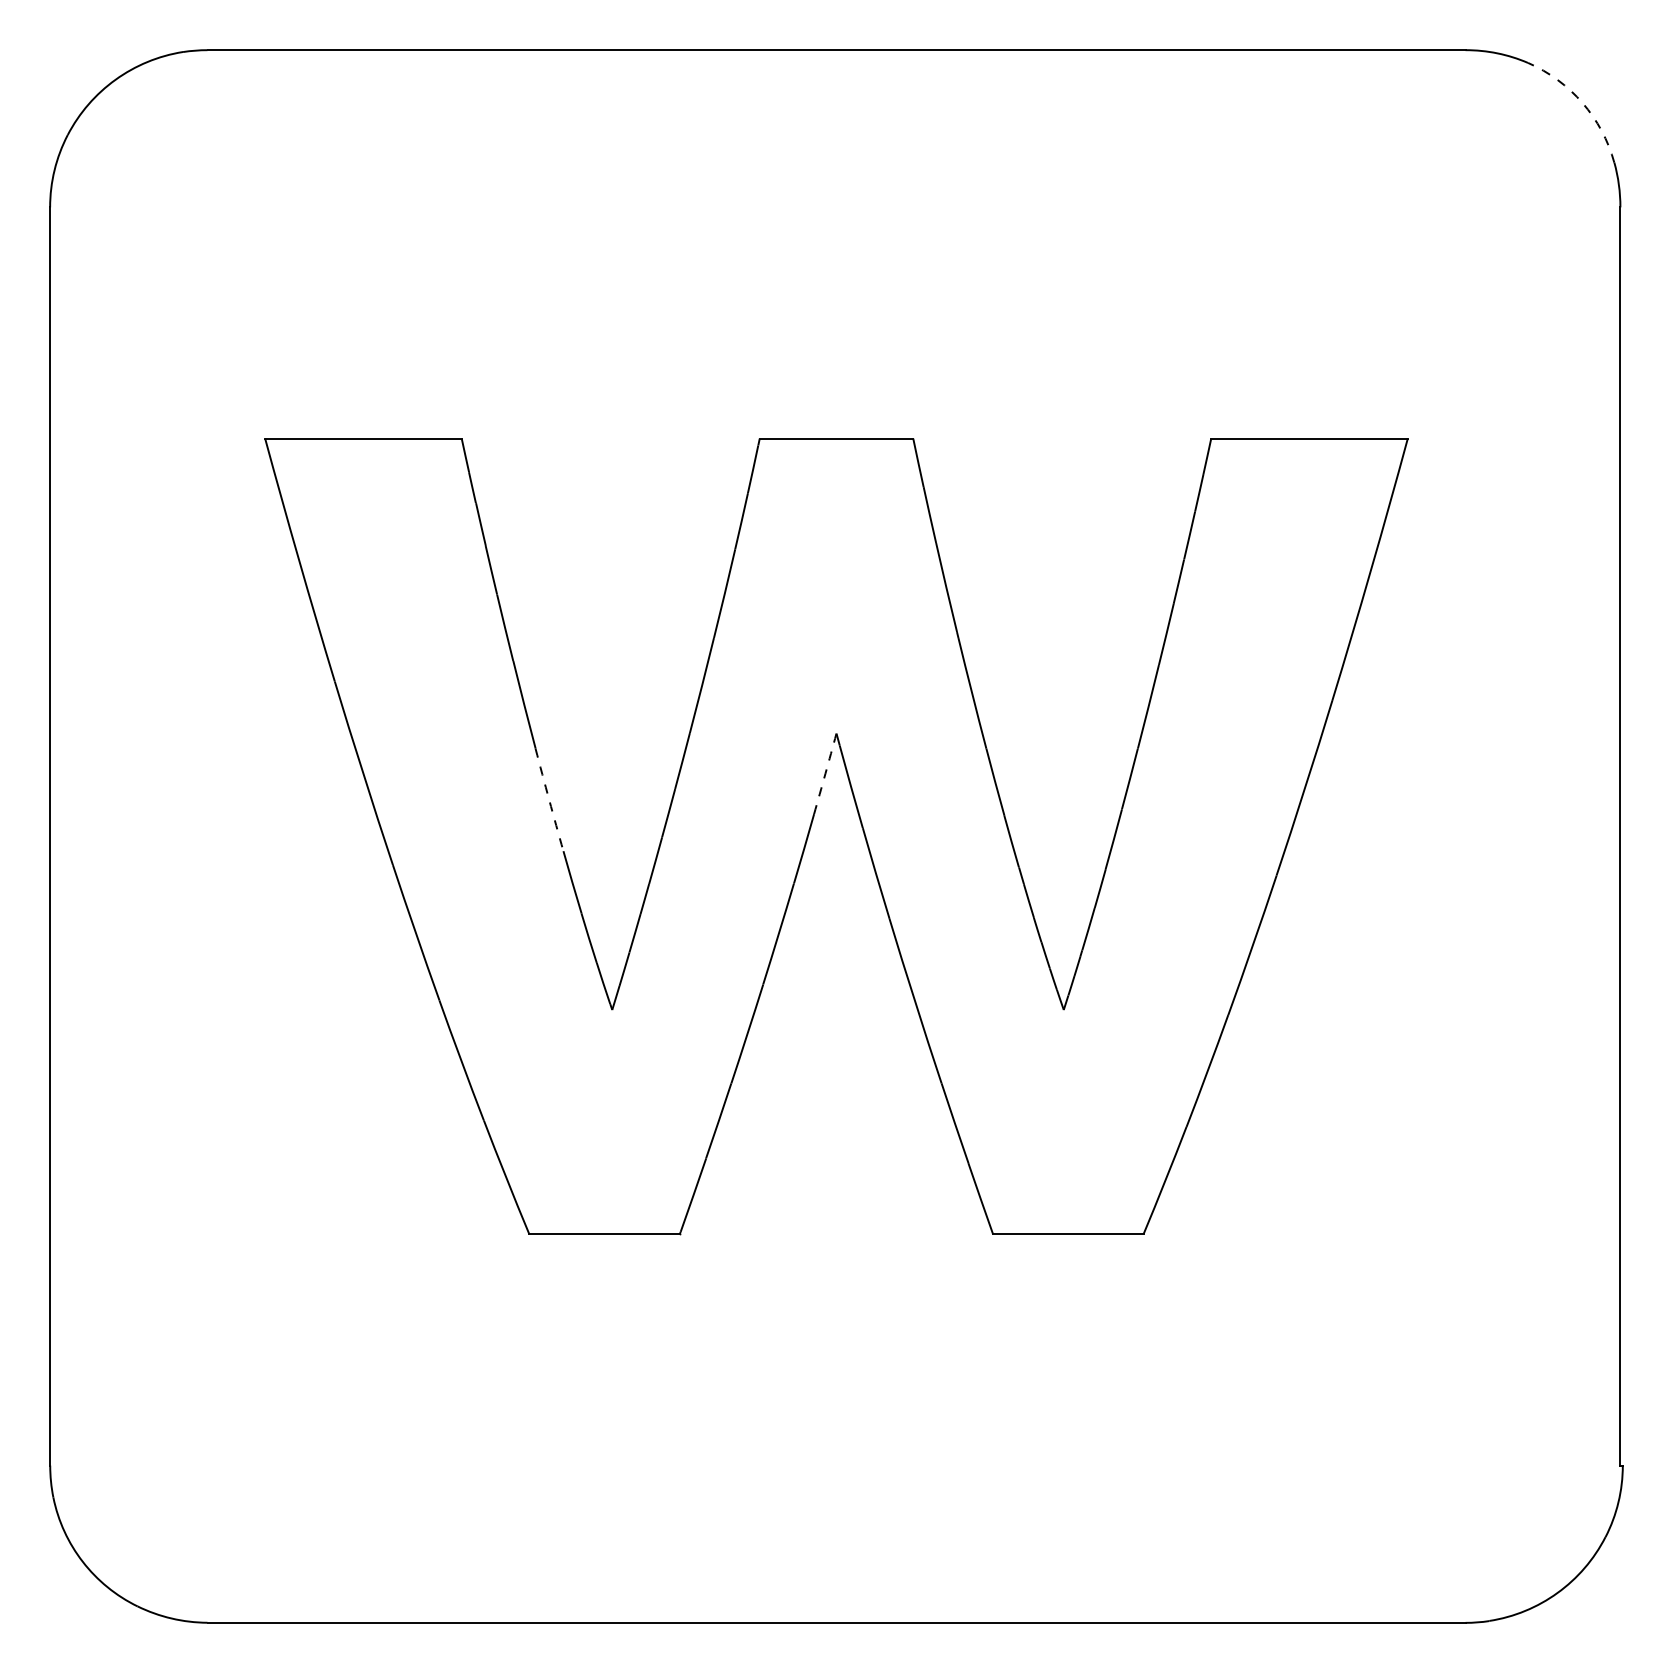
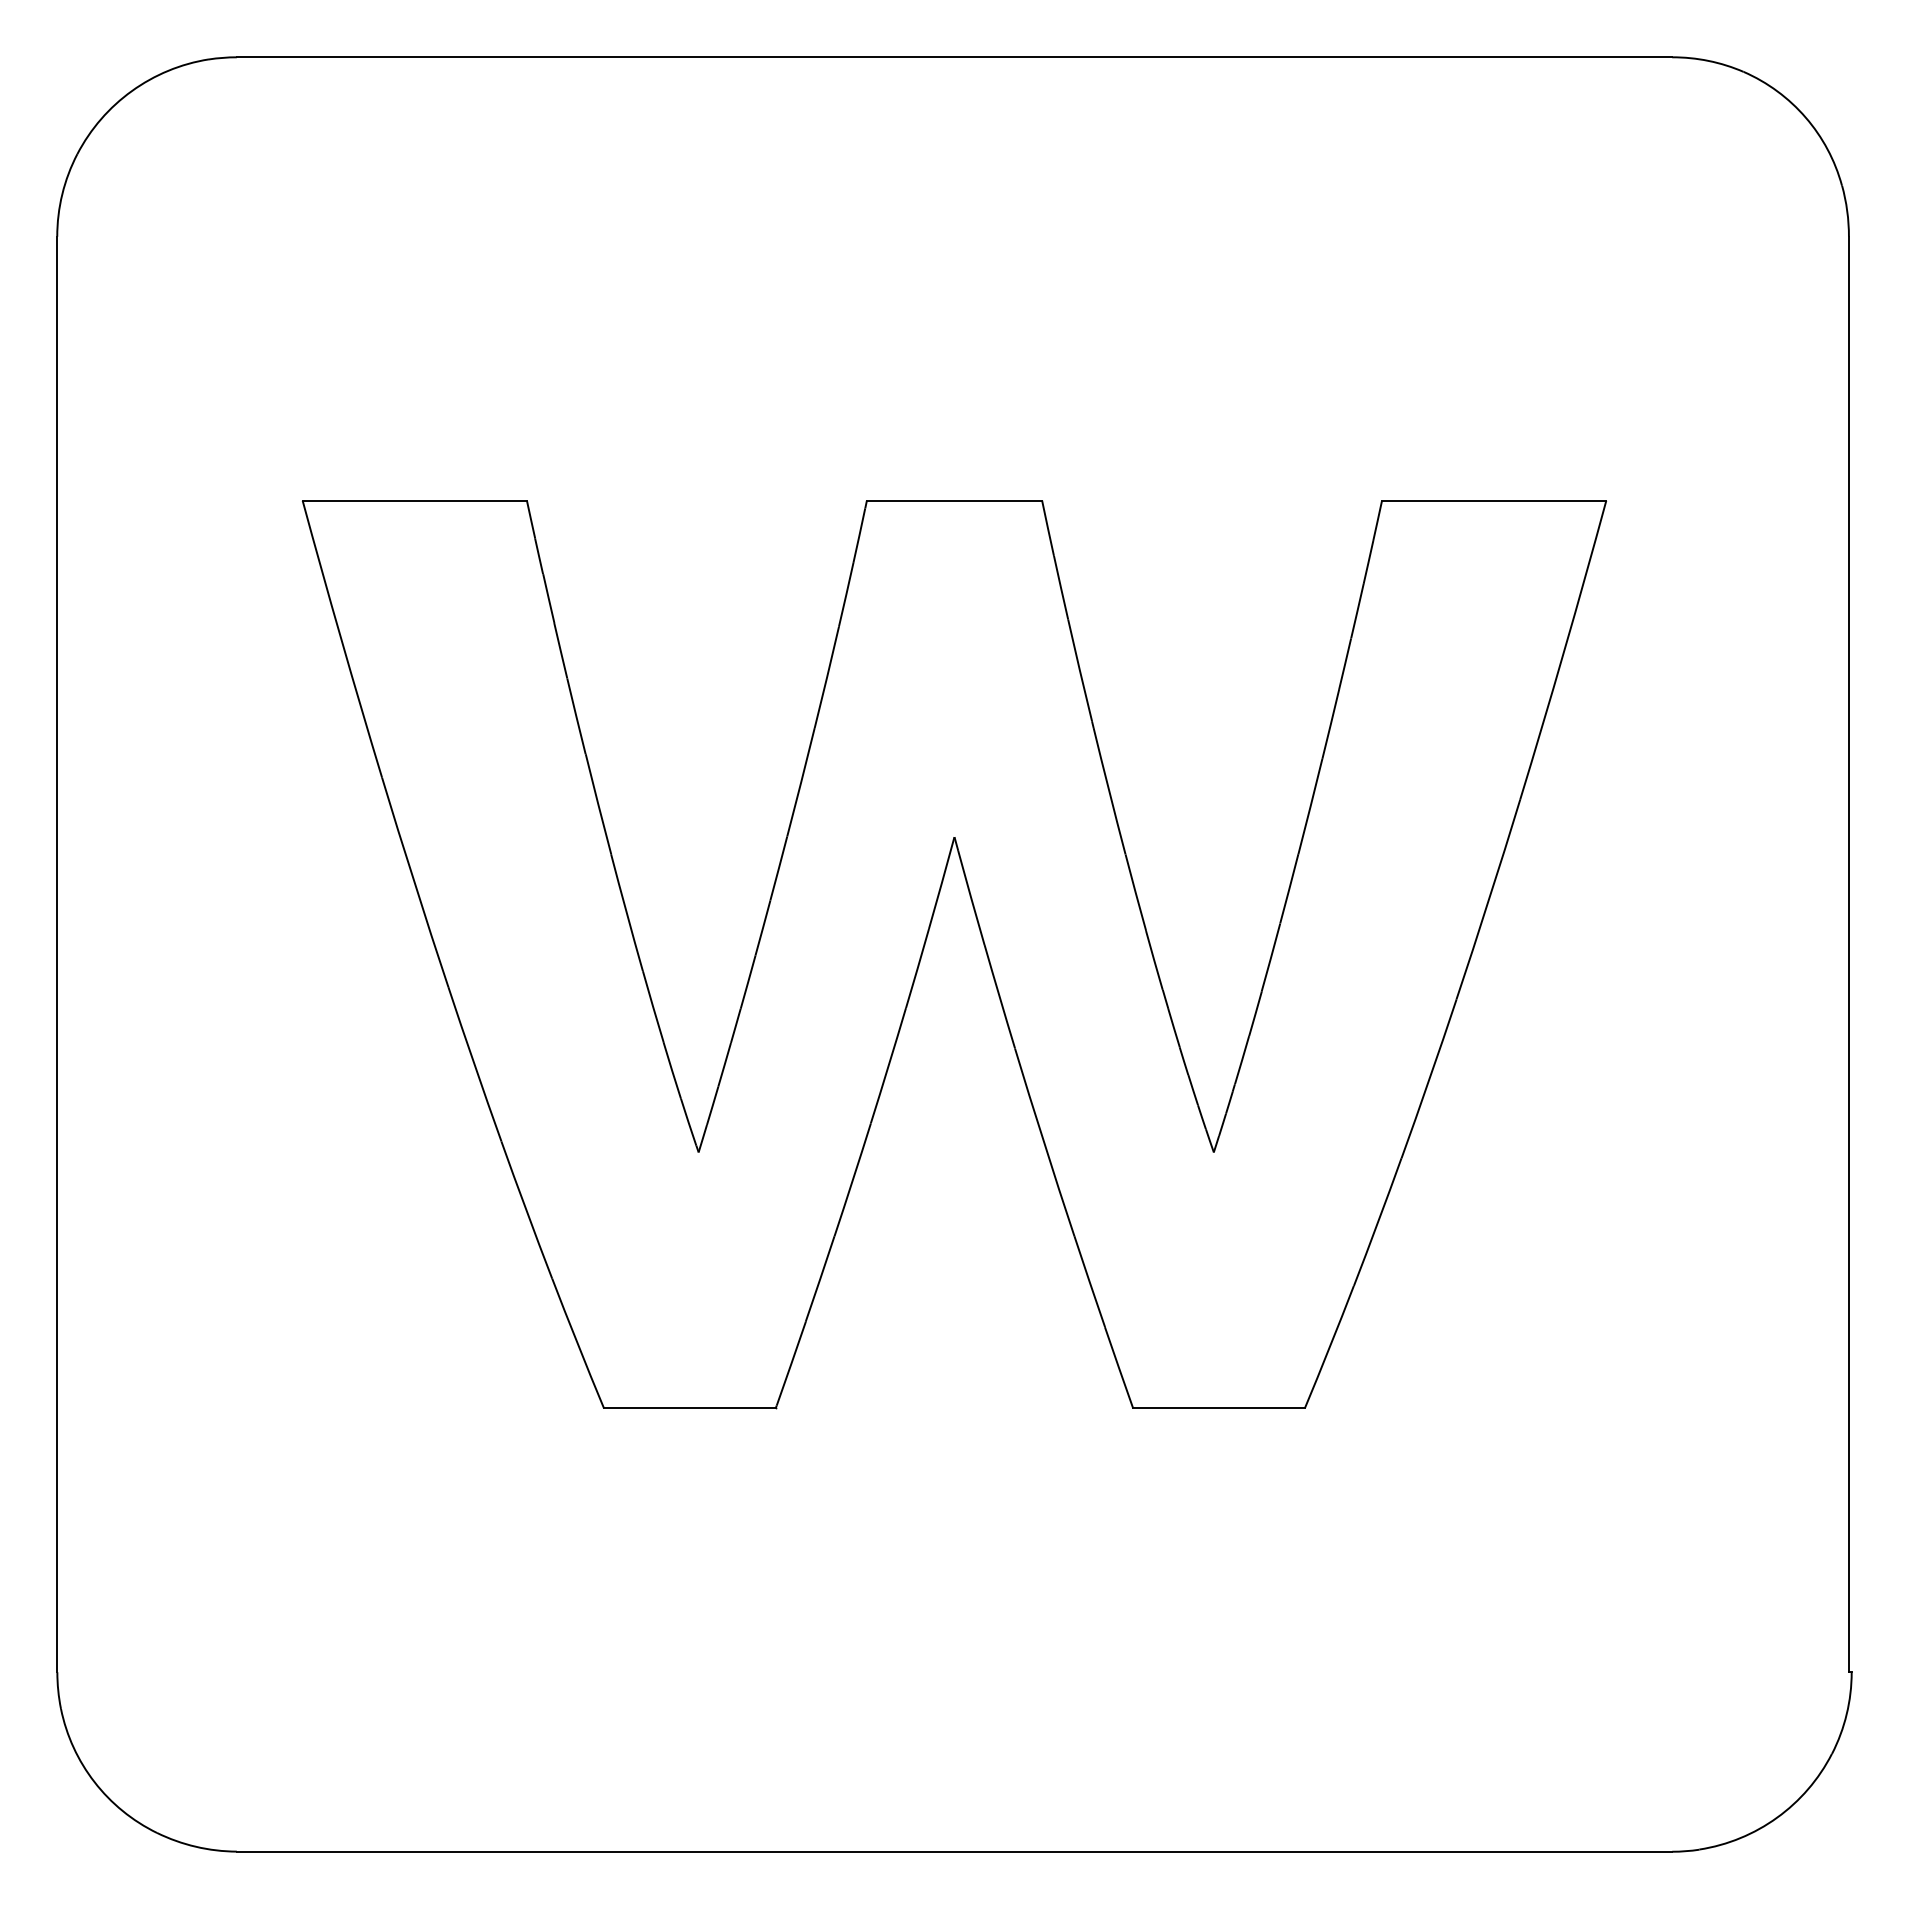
arc: (1582, 103) -> (1805, 118), dashed -> solid
arc: (825, 773) -> (941, 882), dashed -> solid
arc: (549, 800) -> (627, 913), dashed -> solid

